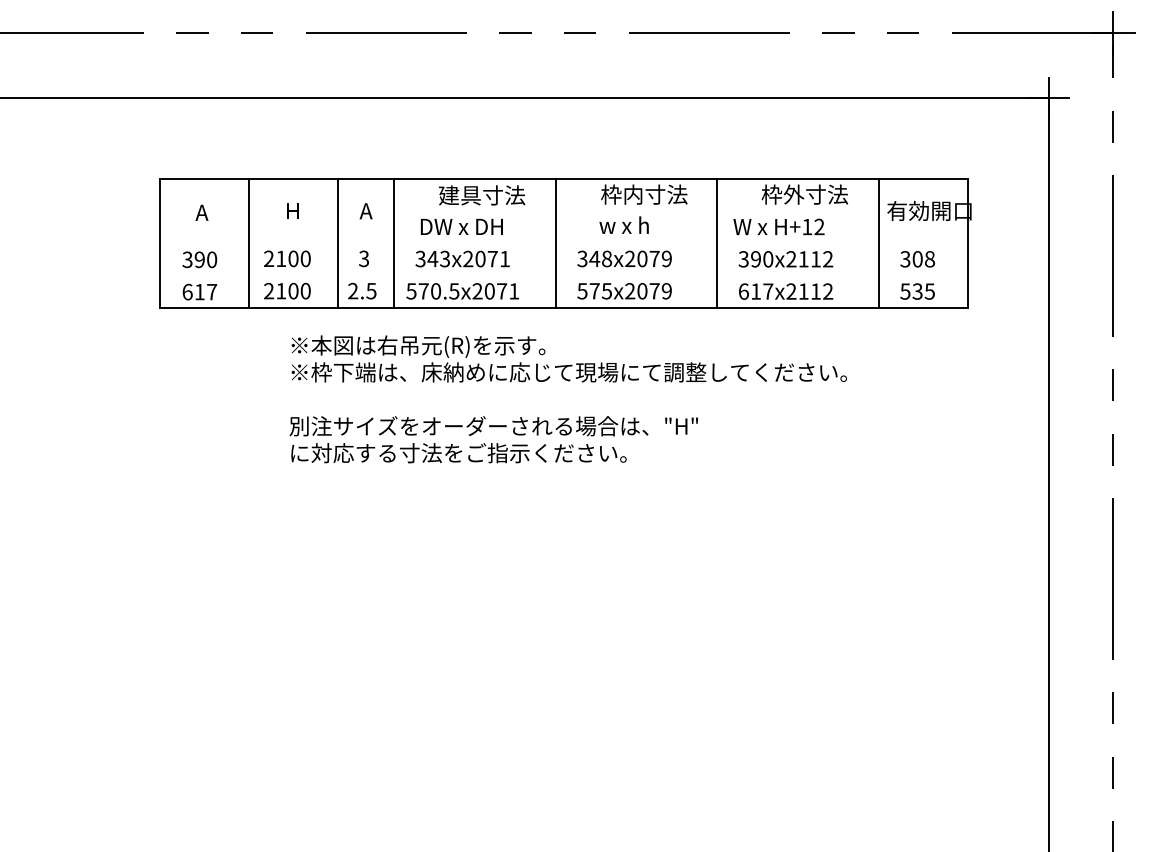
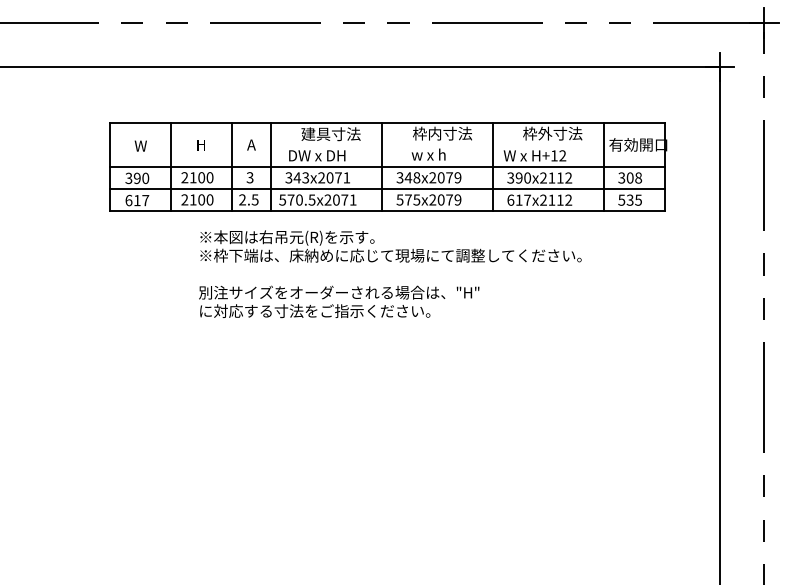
text: (204, 211) -> (140, 145), A -> W
line: (564, 242) -> (387, 166), added
line: (564, 275) -> (387, 189), added

